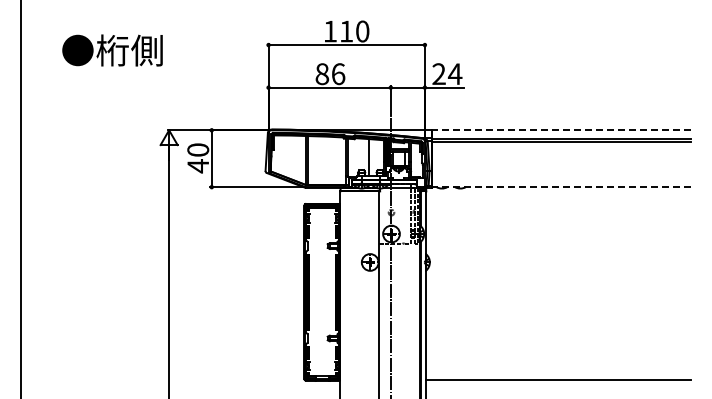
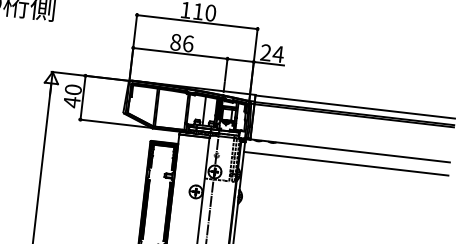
line: (560, 130) -> (354, 107), dashed -> solid
line: (560, 187) -> (349, 151), dashed -> solid
line: (557, 204) -> (345, 163), added

